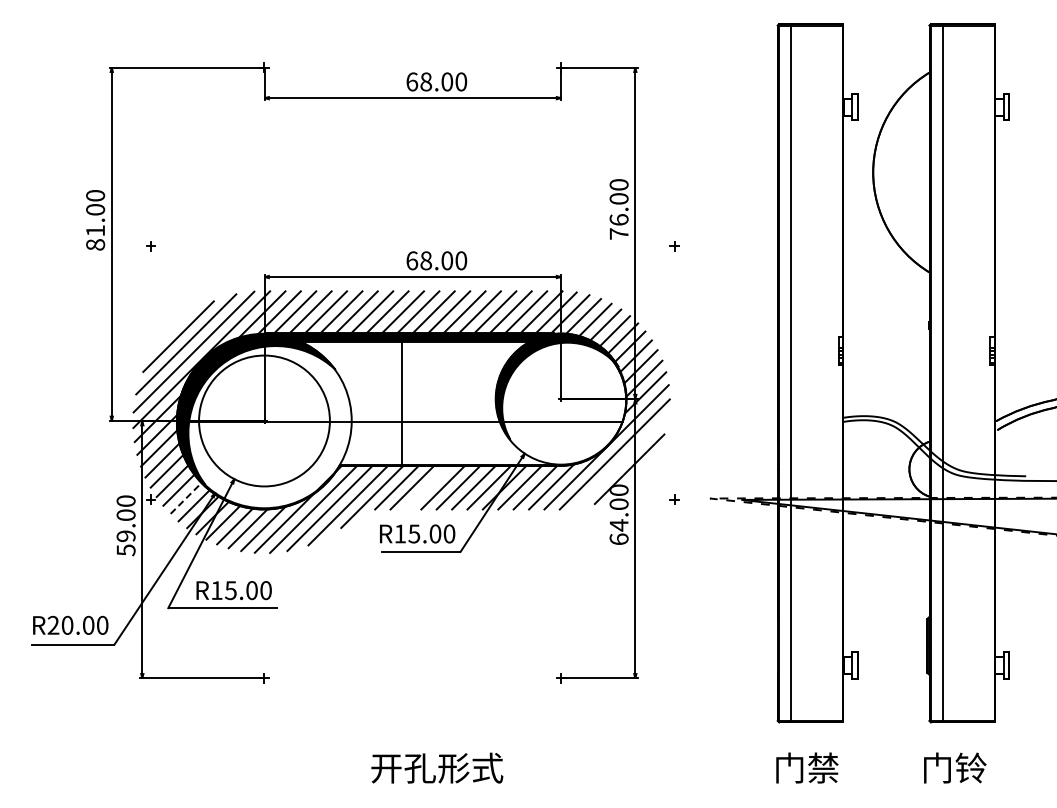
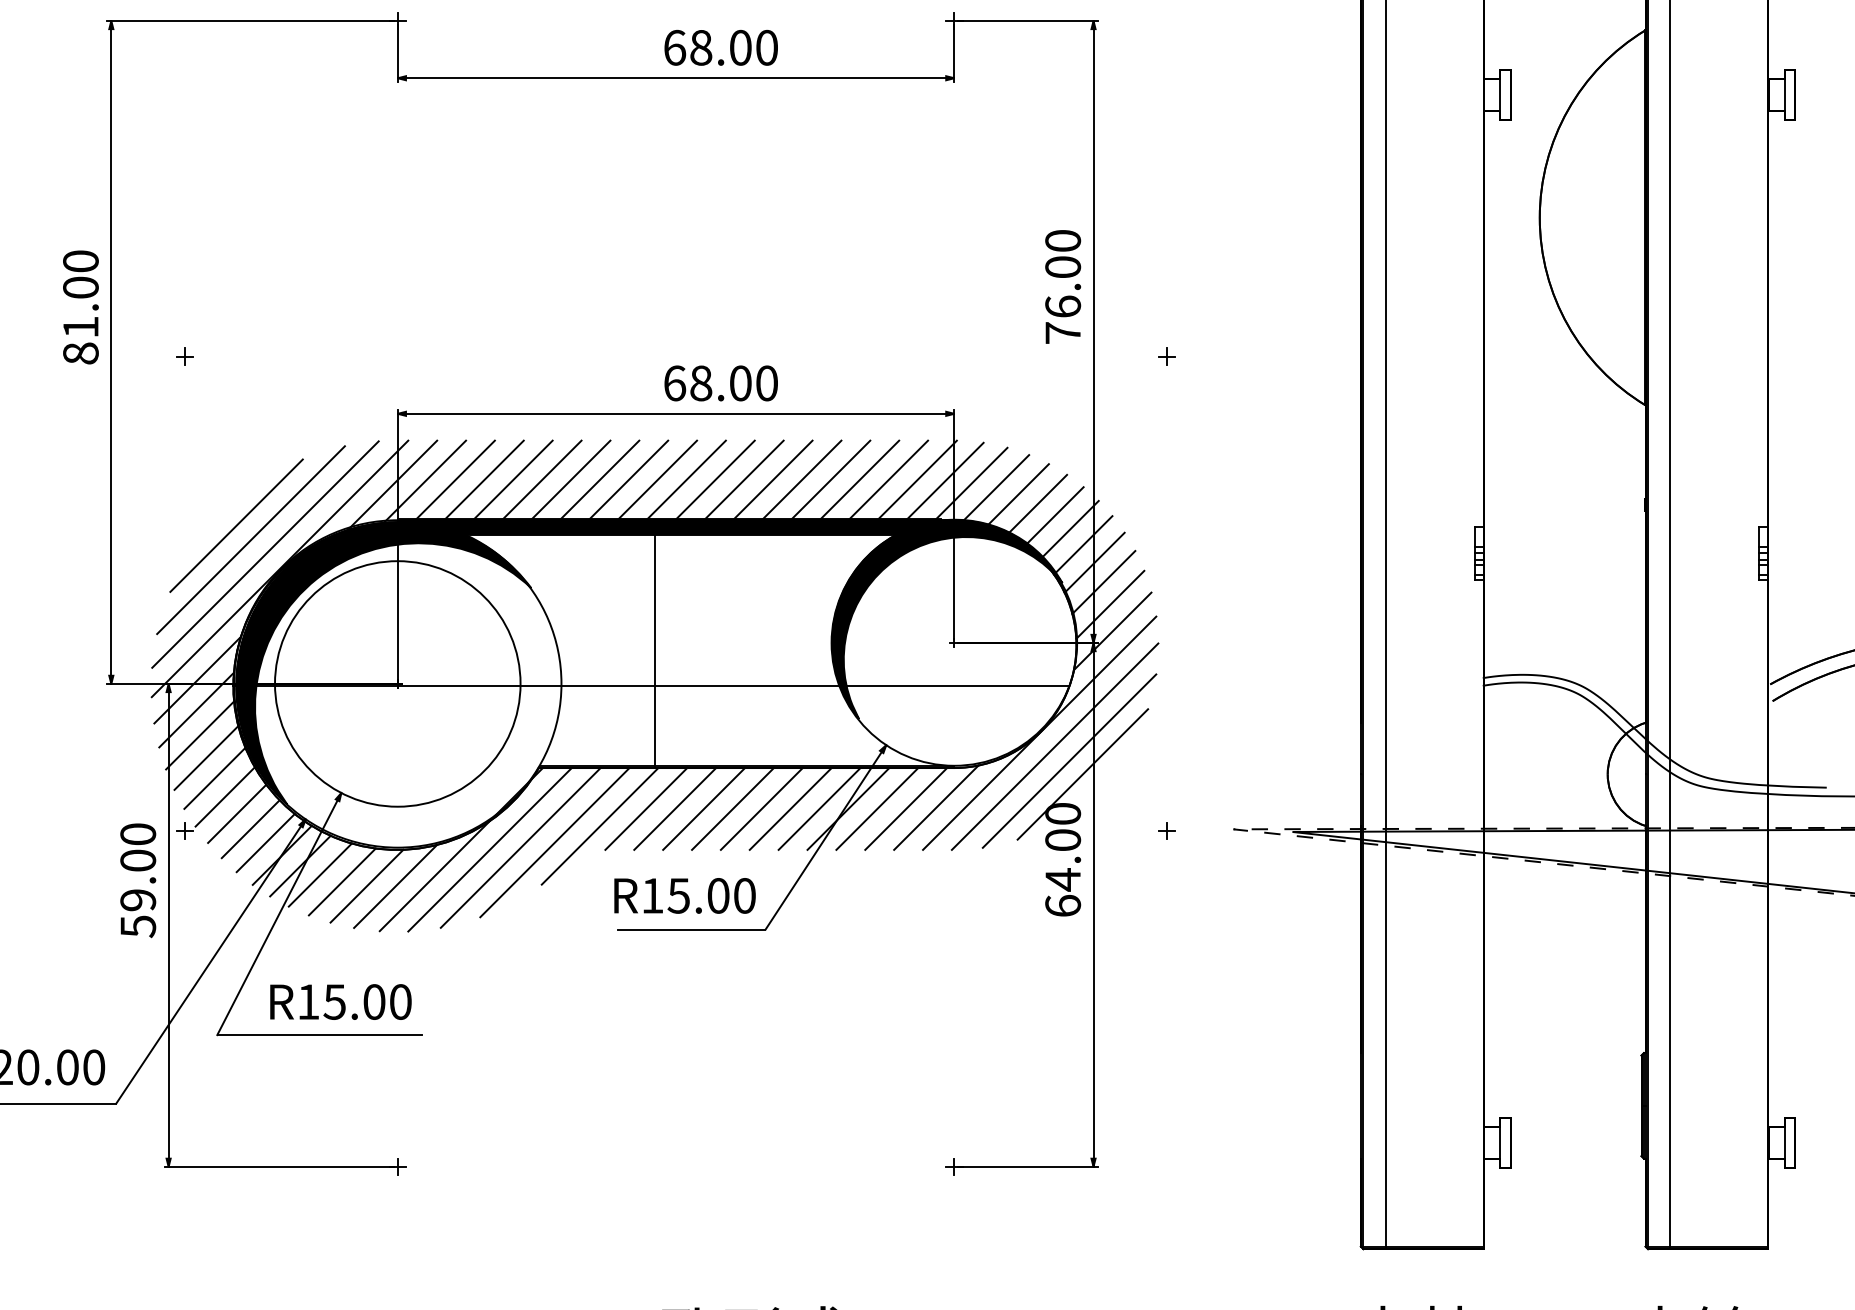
line: (622, 461) -> (1069, 759), added
line: (427, 487) -> (703, 808), added
line: (186, 498) -> (251, 829), dashed -> solid

